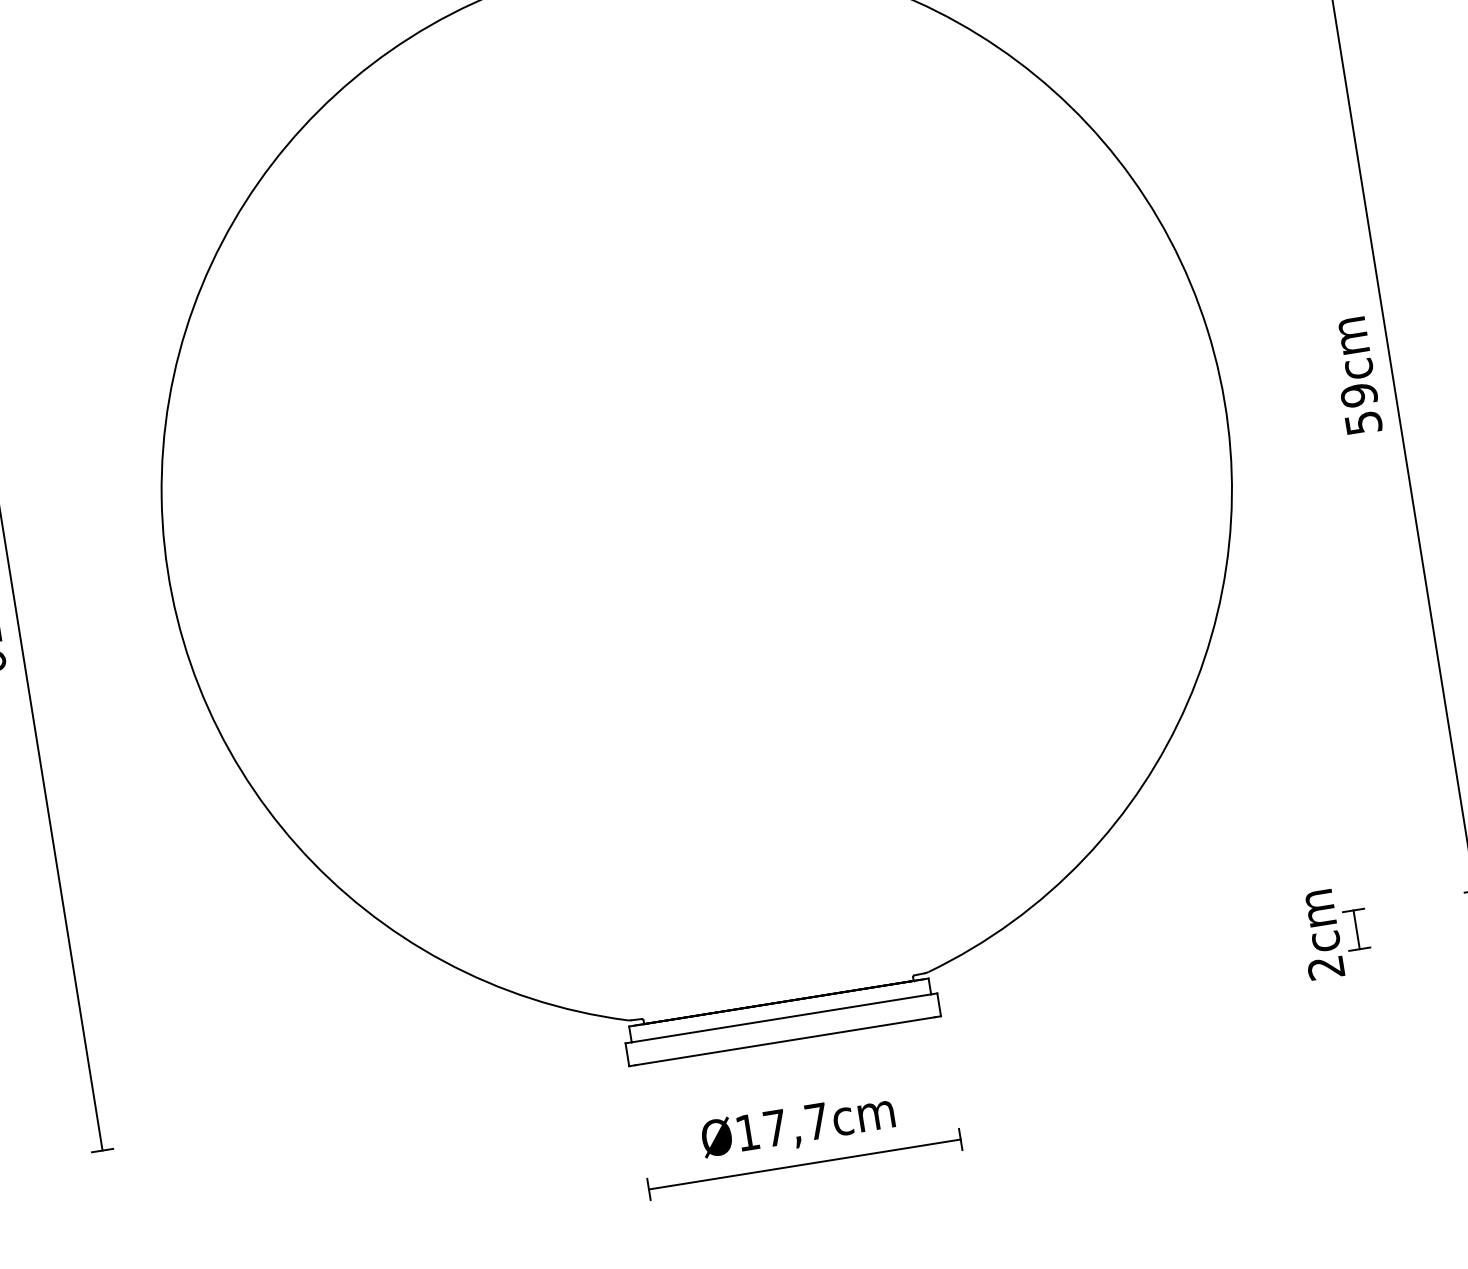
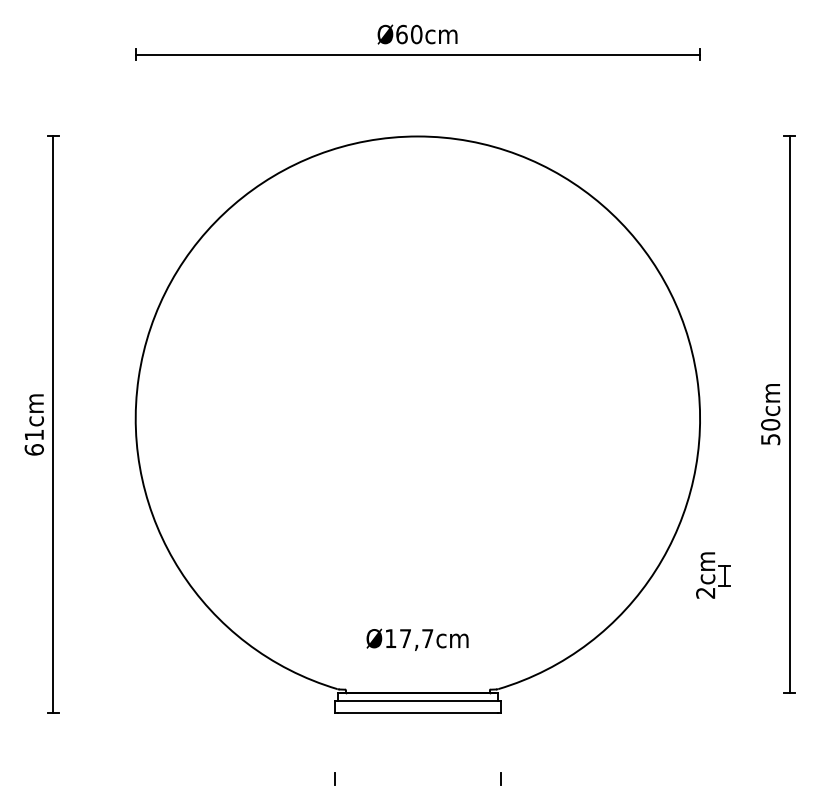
text: (1358, 394) -> (770, 424), 59cm -> 50cm
part: (1335, 932) -> (713, 575), moved
text: (797, 1126) -> (417, 639), moved
line: (804, 1165) -> (417, 779), removed

